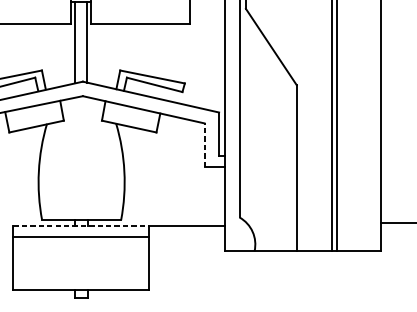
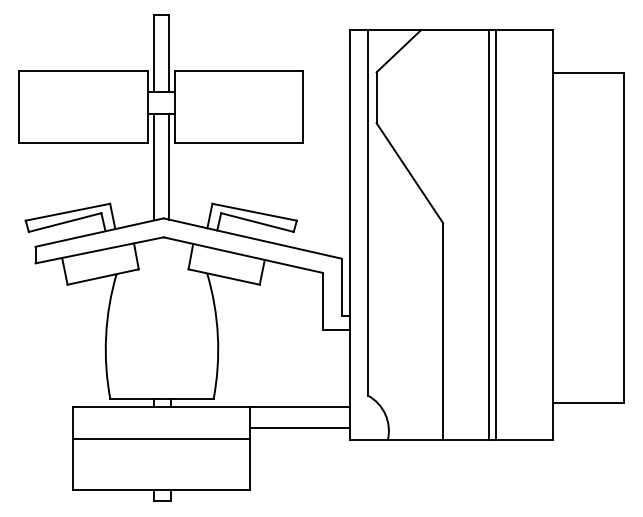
line: (204, 144) -> (322, 300), dashed -> solid
line: (81, 226) -> (161, 407), dashed -> solid
line: (80, 236) -> (160, 438), moved
line: (186, 242) -> (299, 428), added

